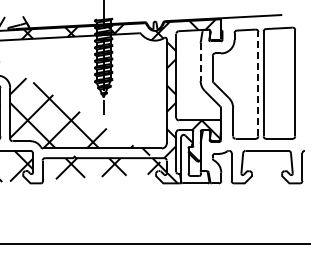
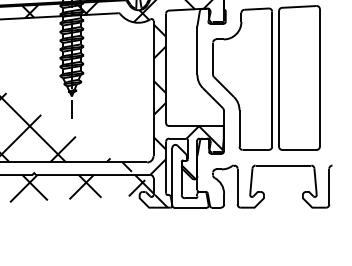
line: (200, 62) -> (197, 51), dashed -> solid
line: (258, 83) -> (272, 78), dashed -> solid

